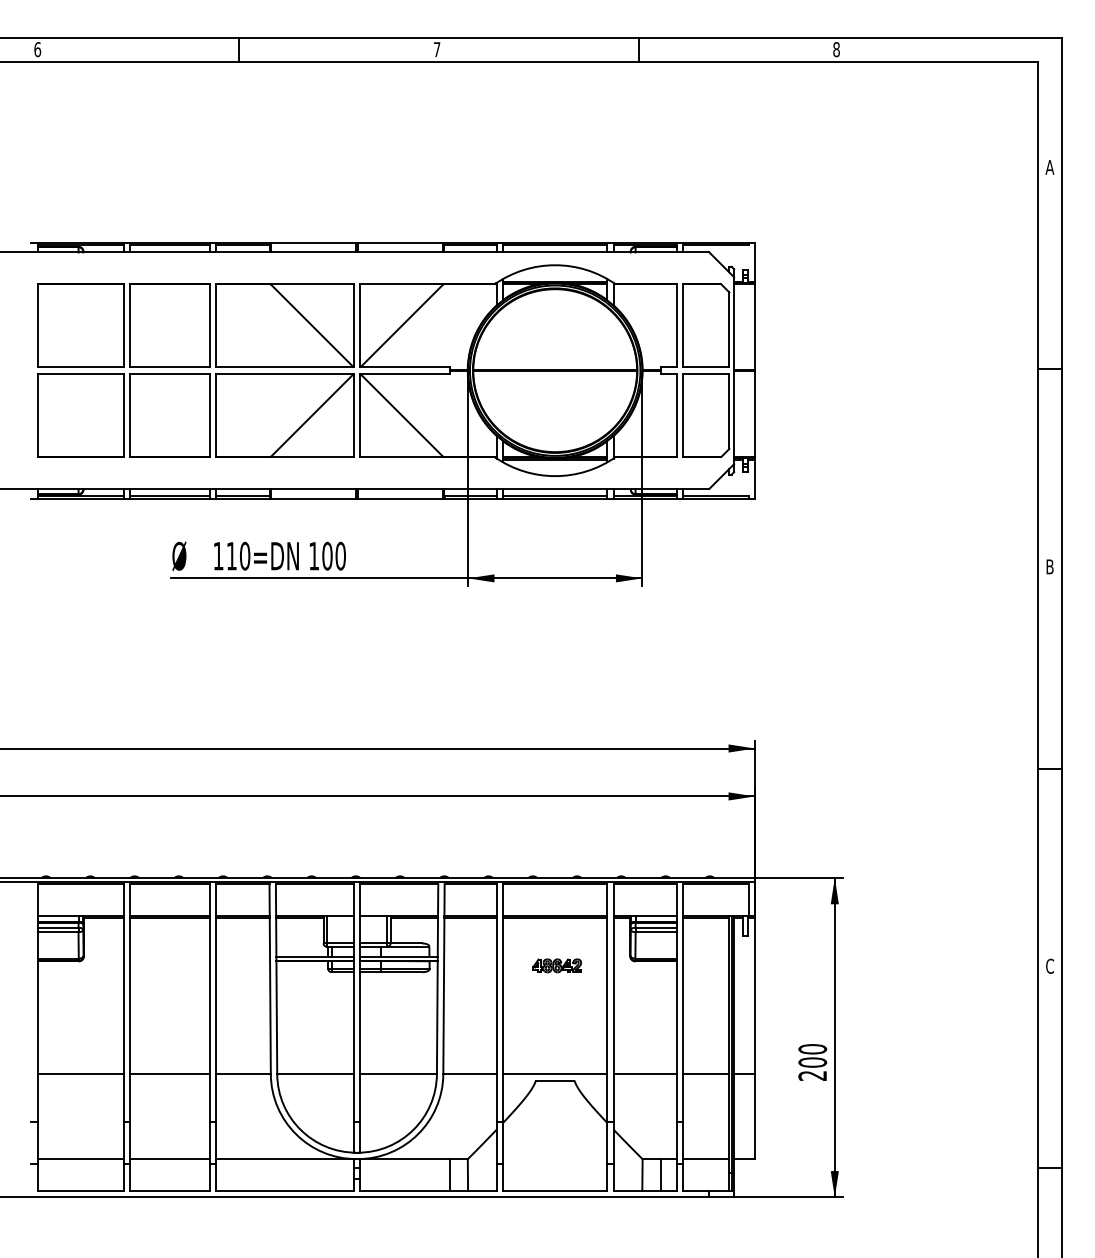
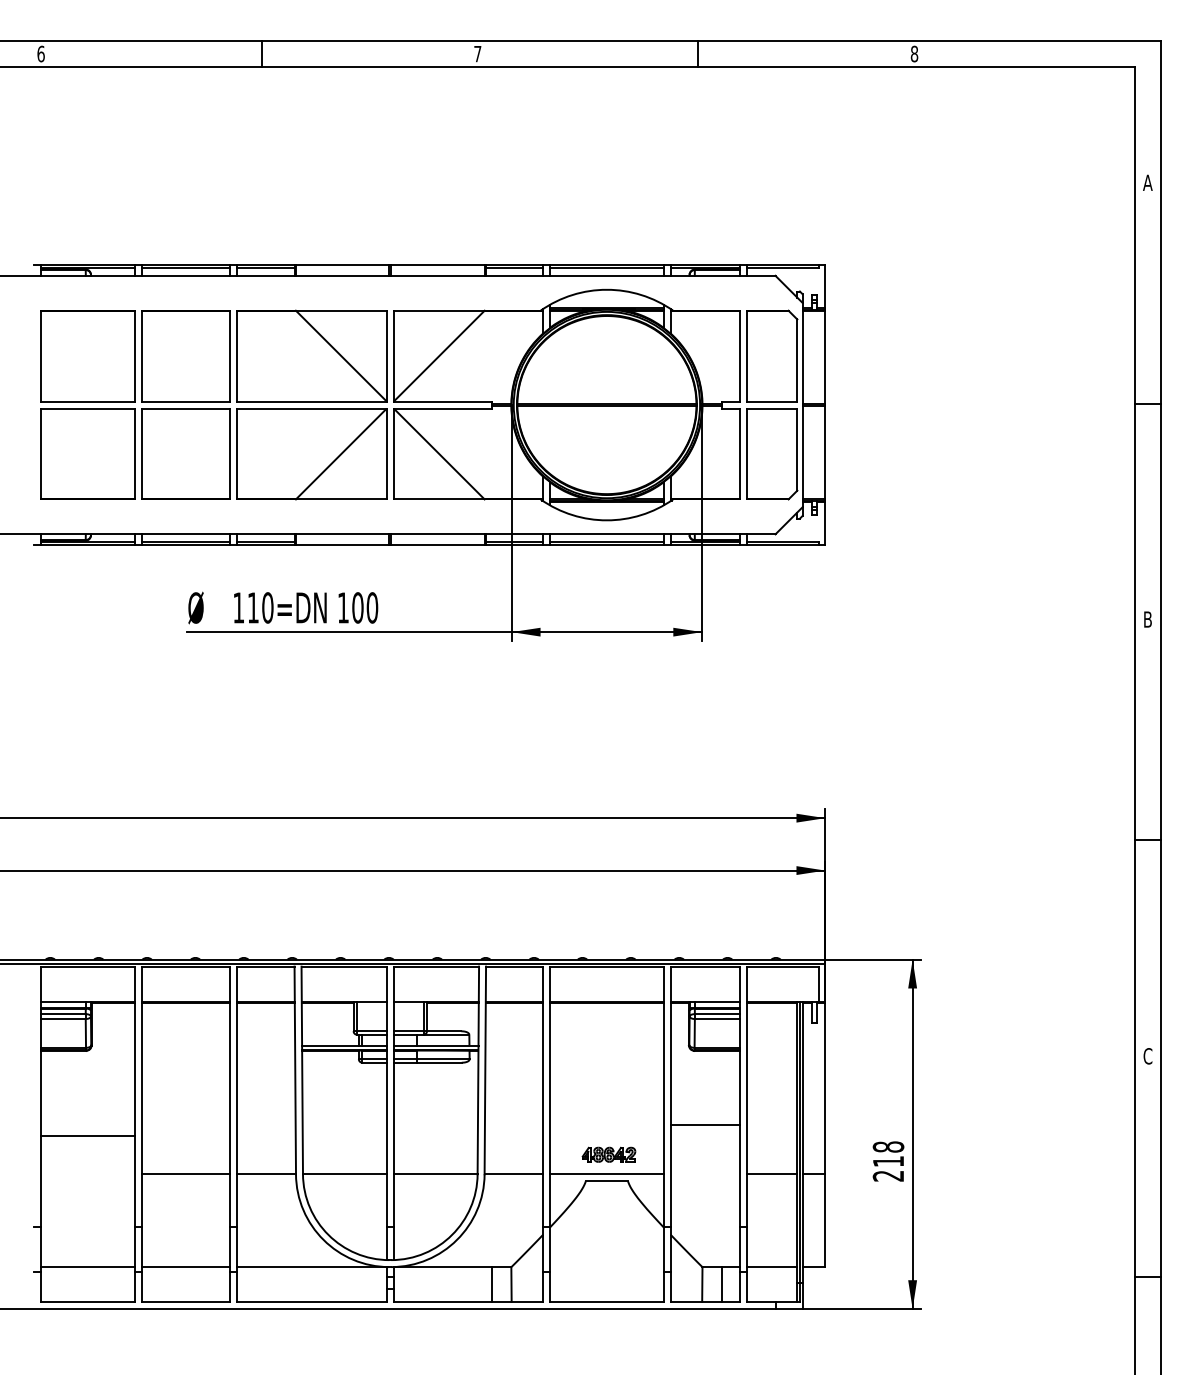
part: (556, 965) -> (608, 1154), moved
text: (812, 1056) -> (888, 1154), 200 -> 218
line: (80, 1074) -> (87, 1136), moved
line: (644, 1074) -> (704, 1125), moved

